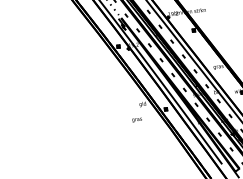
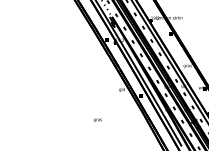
text: (136, 119) -> (97, 119), moved

